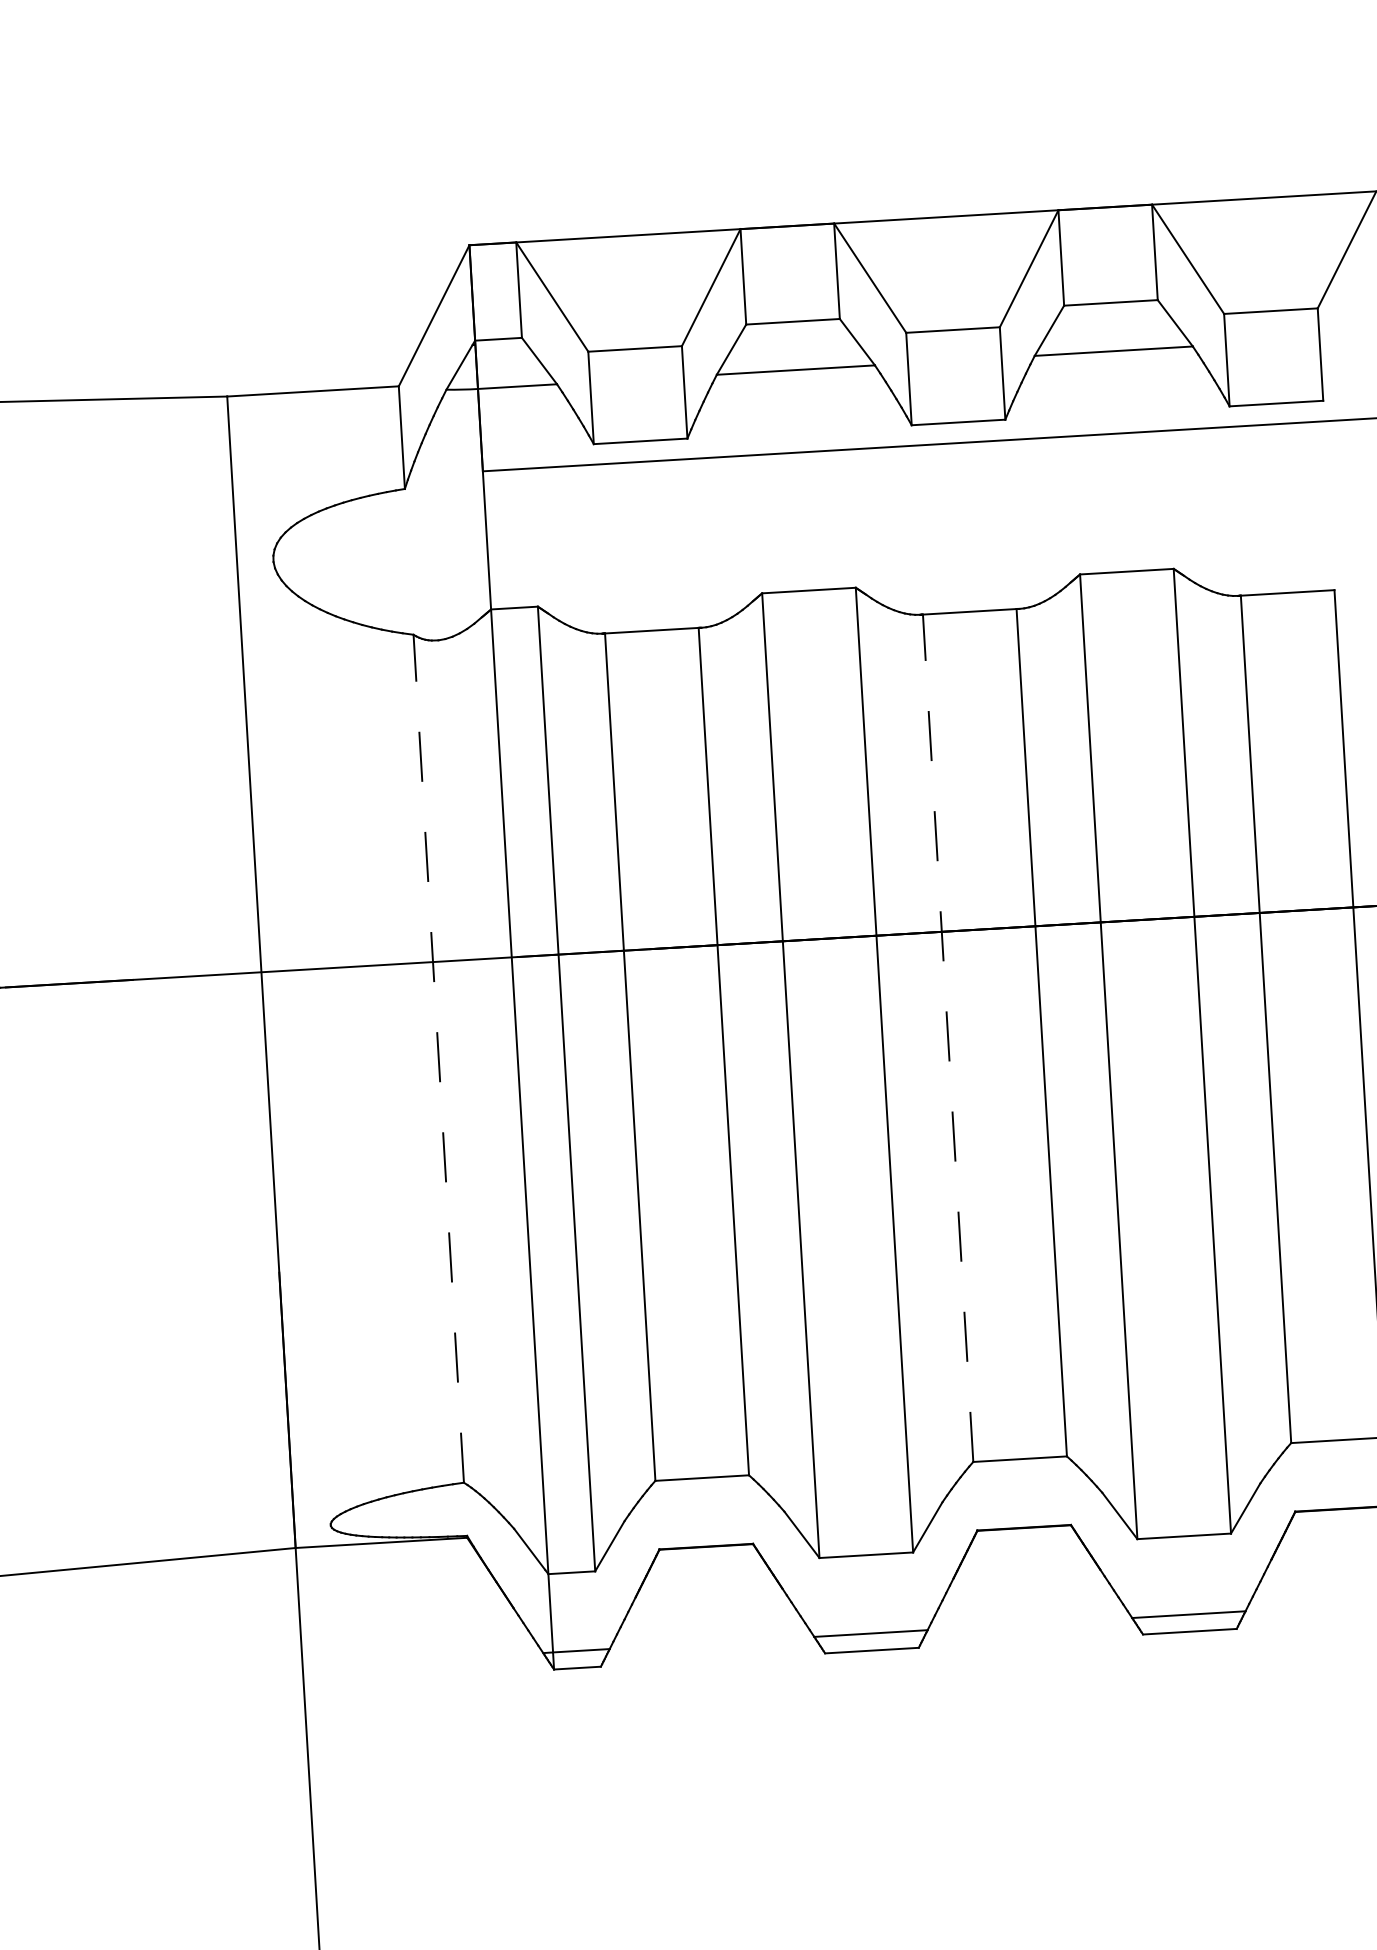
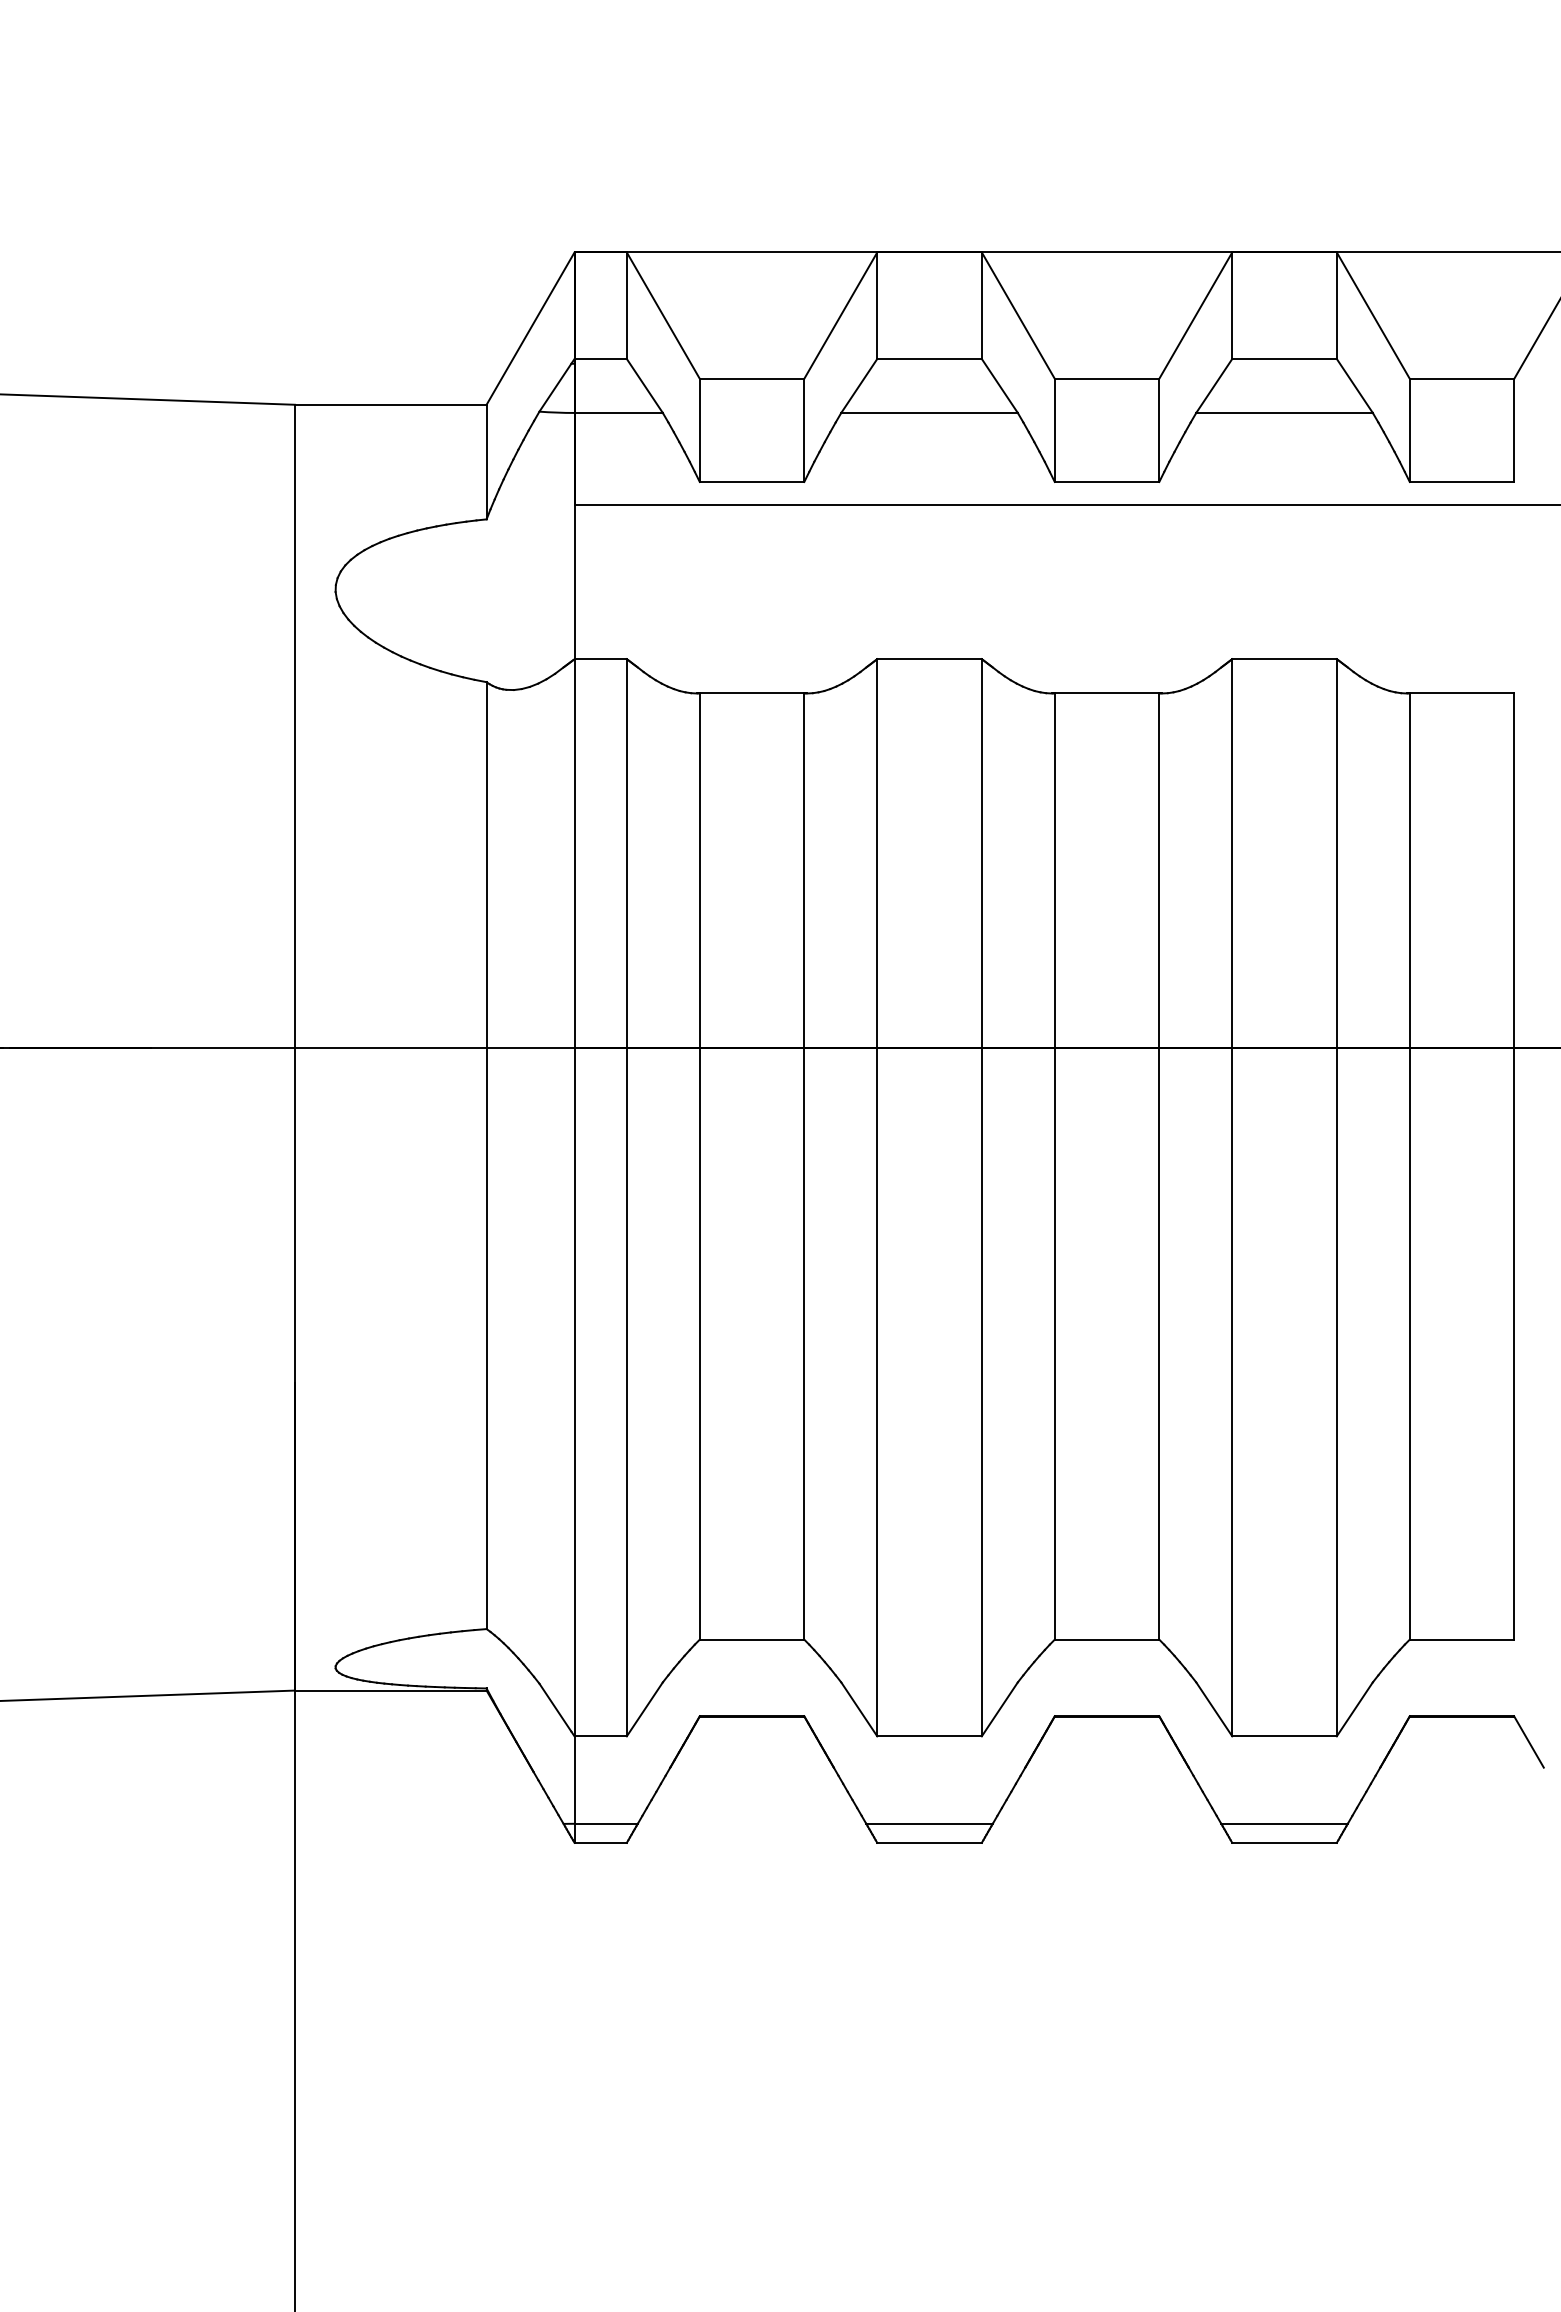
line: (947, 1038) -> (1054, 1166), dashed -> solid
line: (438, 1058) -> (486, 1155), dashed -> solid

